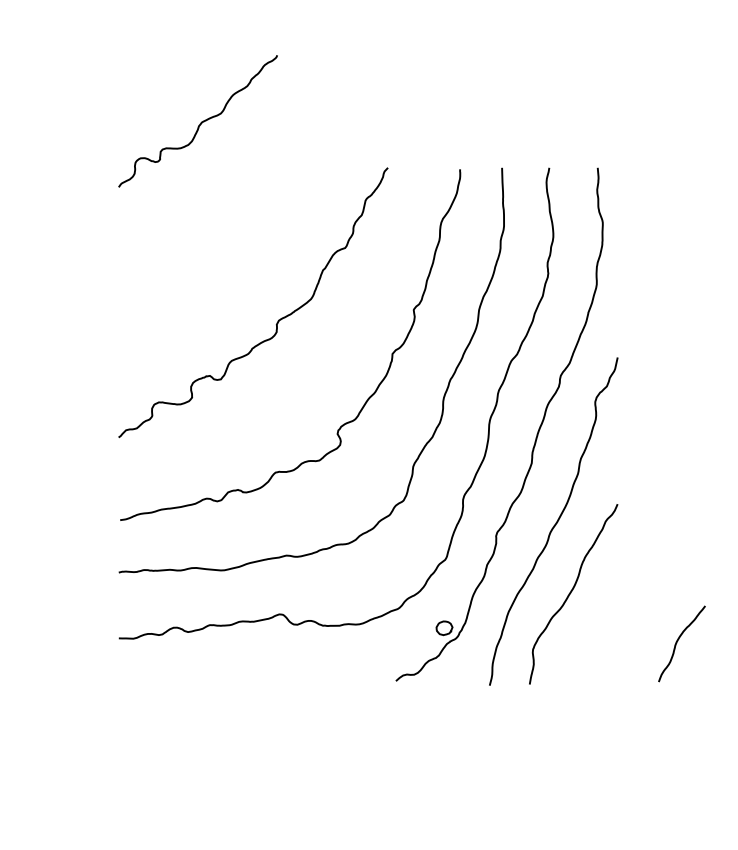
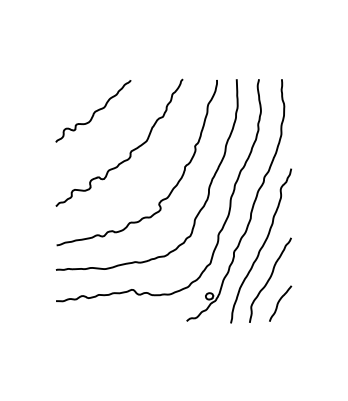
curve: (200, 121) -> (94, 111), moved
curve: (679, 641) -> (279, 302), moved

